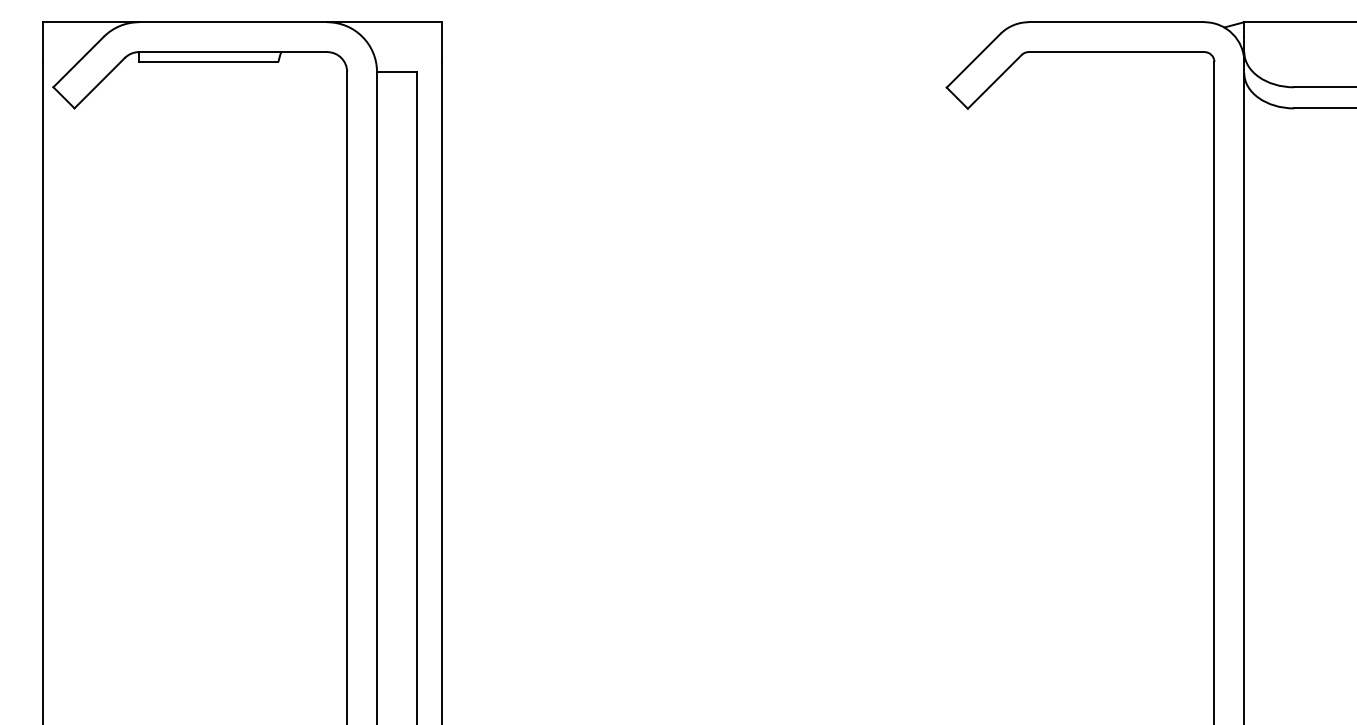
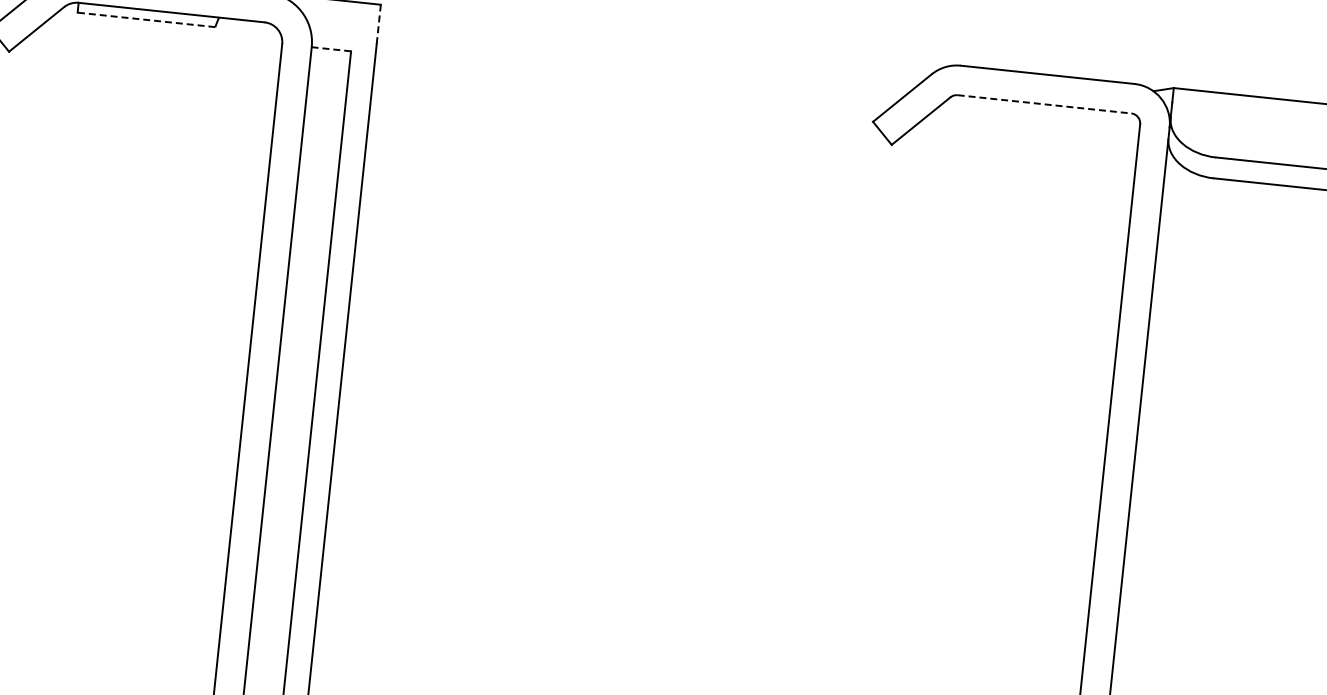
line: (441, 42) -> (378, 24), solid -> dashed
line: (1116, 52) -> (1044, 104), solid -> dashed
line: (208, 62) -> (146, 20), solid -> dashed
line: (396, 72) -> (330, 49), solid -> dashed

